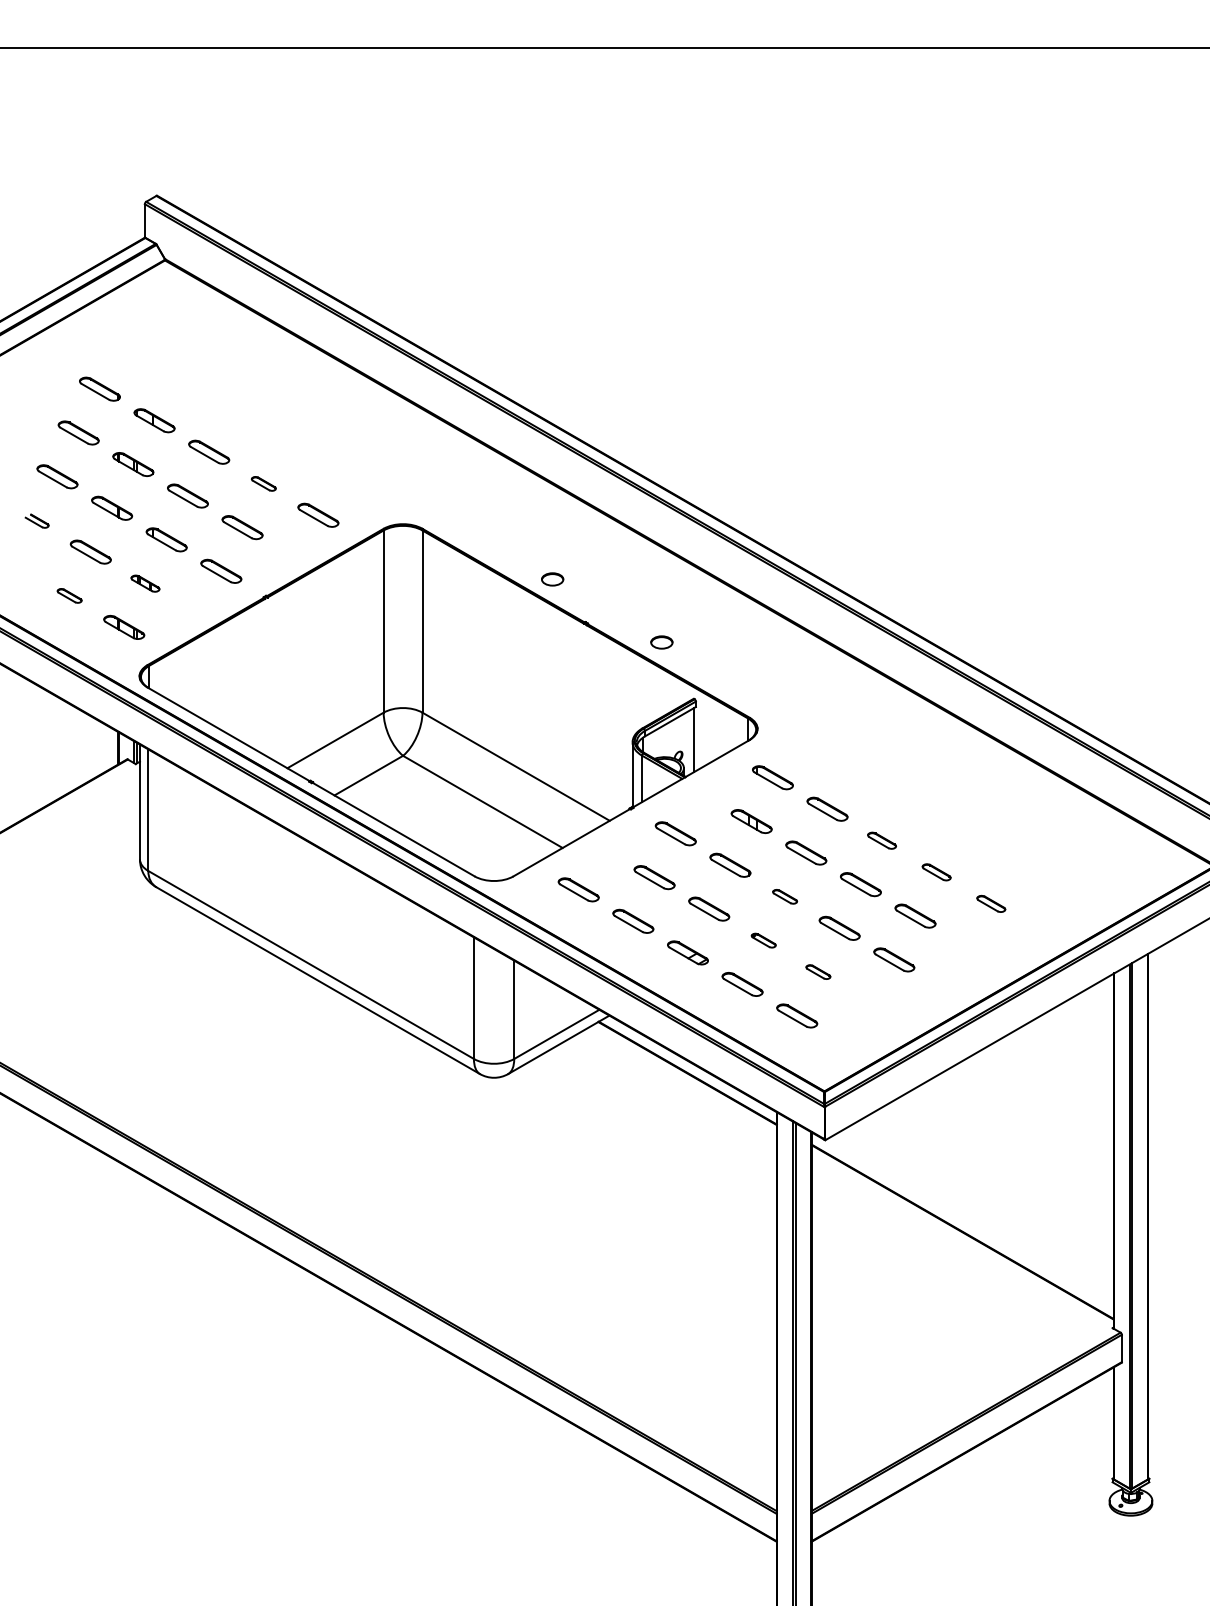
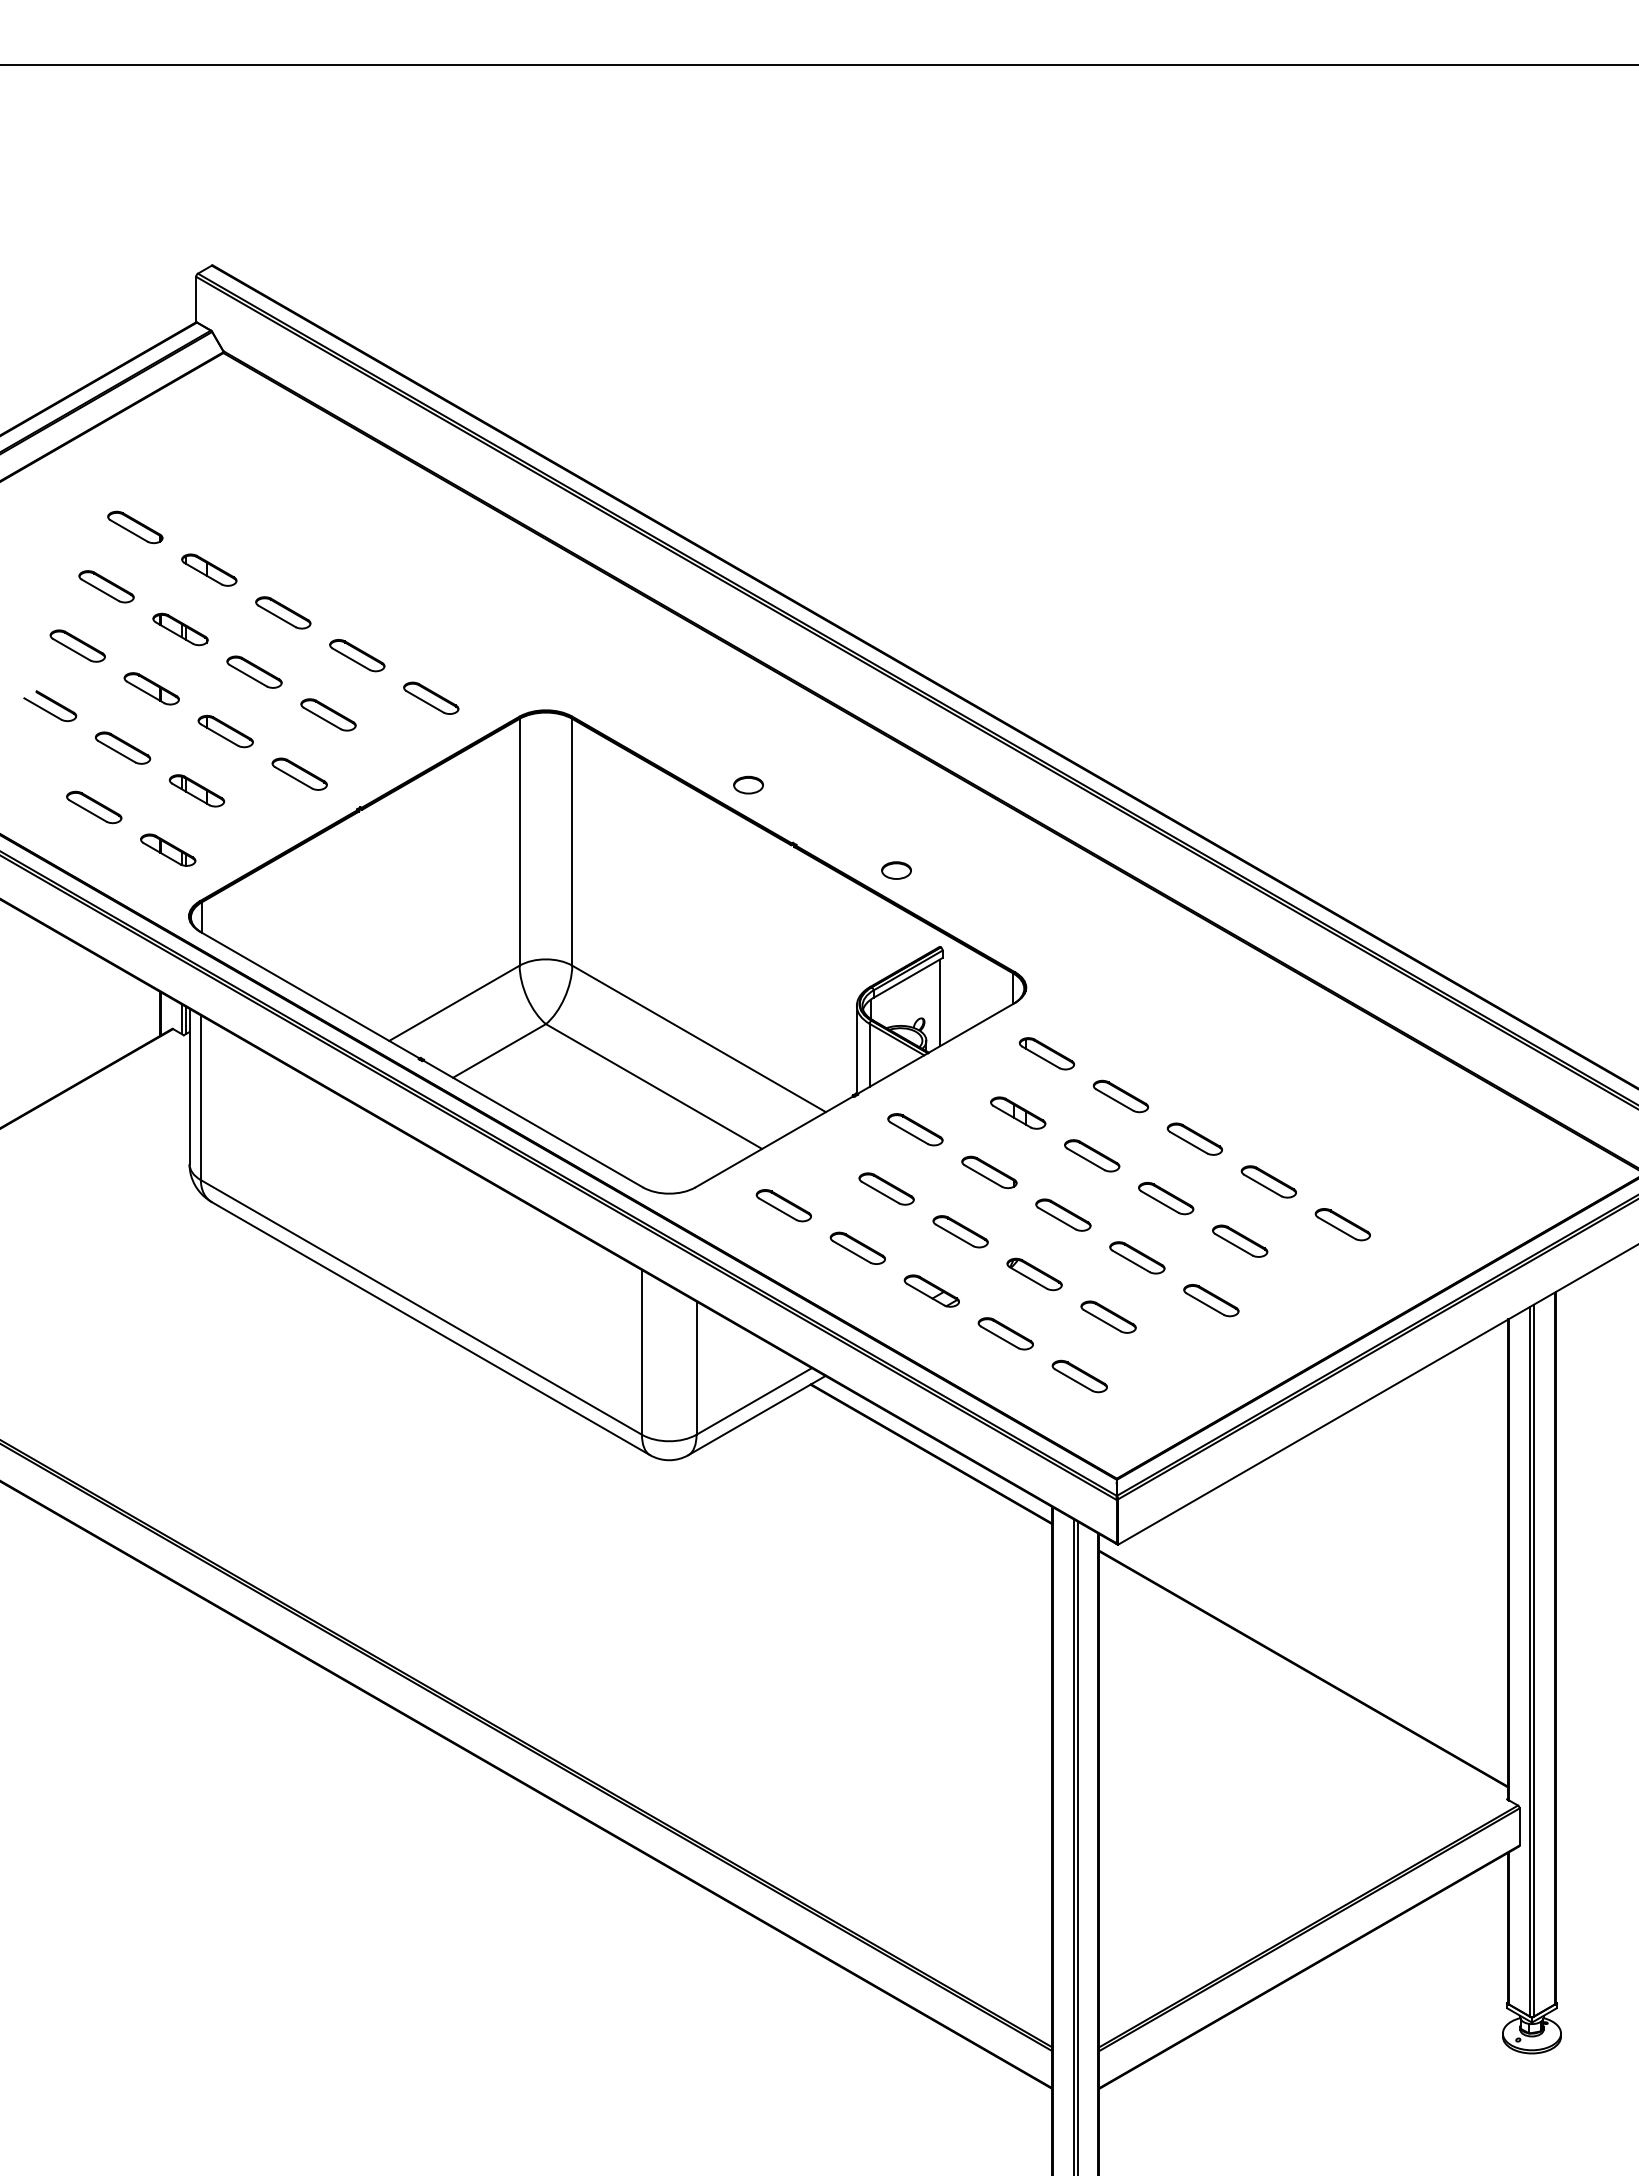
part: (263, 483) -> (357, 655), size x1.67
part: (37, 521) -> (50, 706), size x1.67
part: (145, 583) -> (196, 790), size x1.43
part: (69, 595) -> (94, 807), size x1.67
part: (881, 840) -> (1194, 1138), size x1.43
part: (936, 872) -> (1268, 1181), size x1.43
part: (785, 896) -> (1063, 1214), size x1.67
part: (991, 903) -> (1342, 1224), size x1.43
part: (763, 940) -> (1034, 1274), size x1.67
part: (818, 971) -> (1108, 1316), size x1.67

